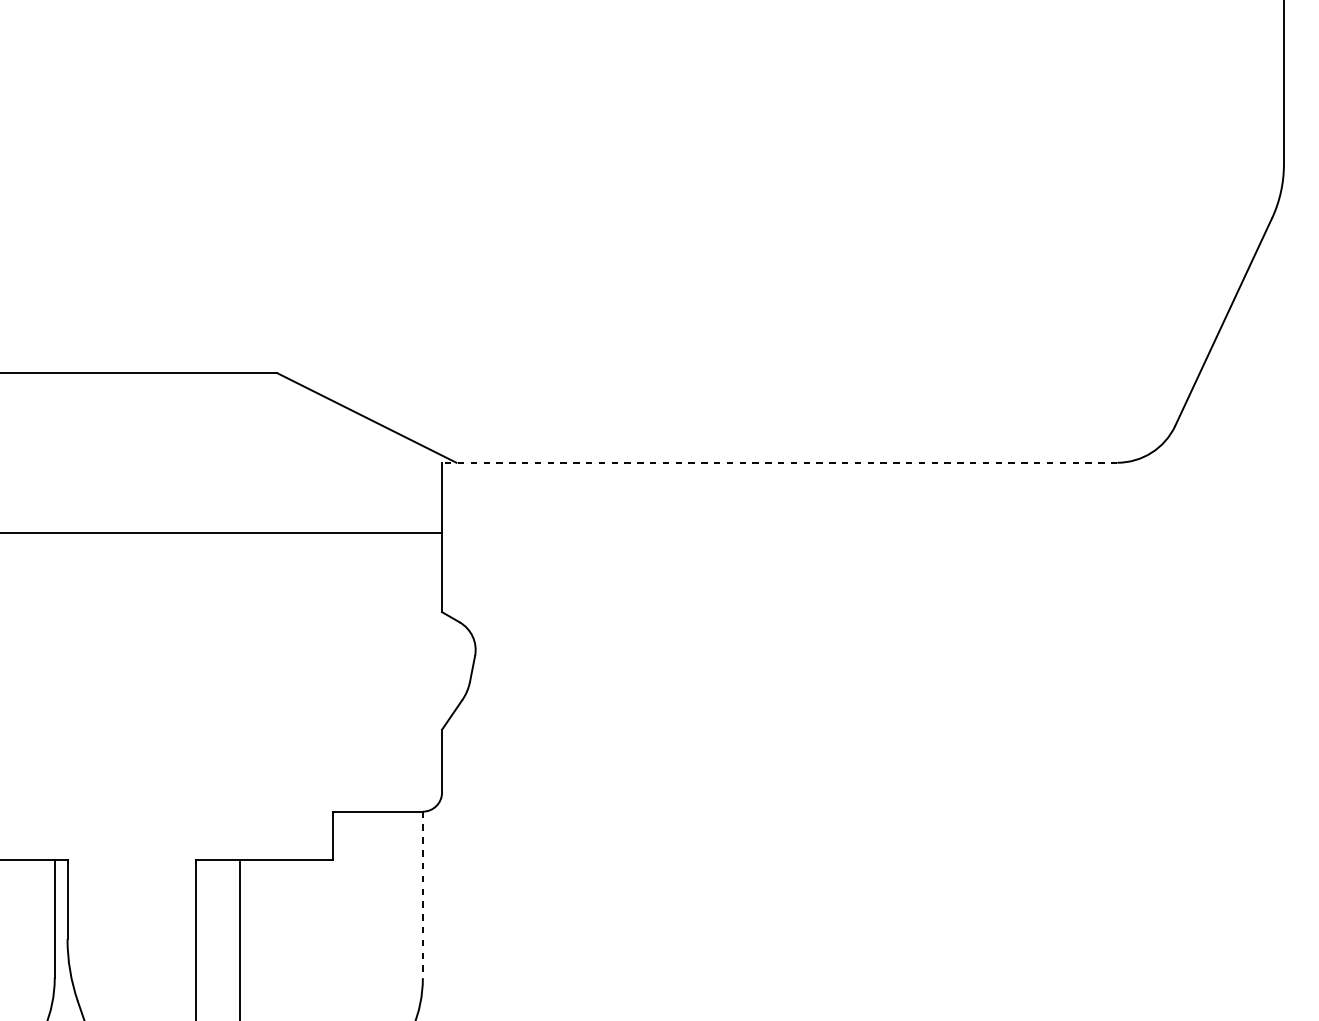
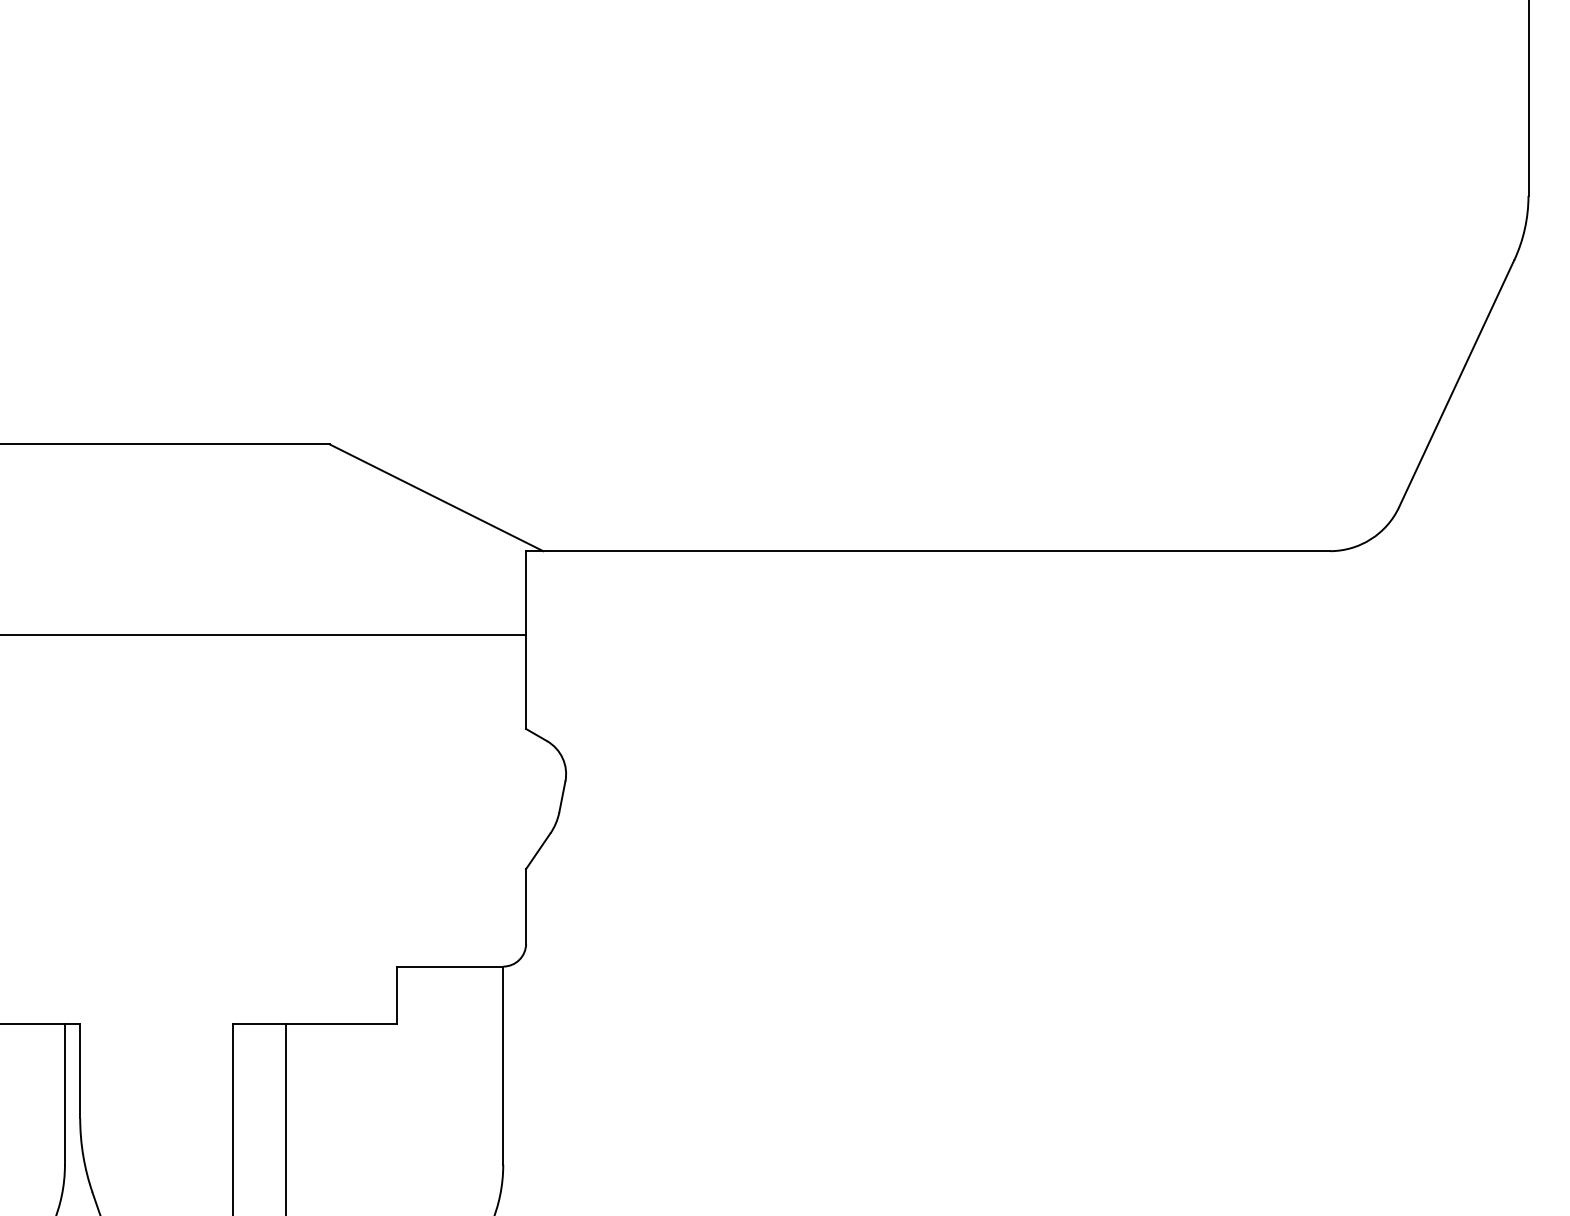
line: (780, 463) -> (928, 551), dashed -> solid
line: (423, 895) -> (503, 1066), dashed -> solid

